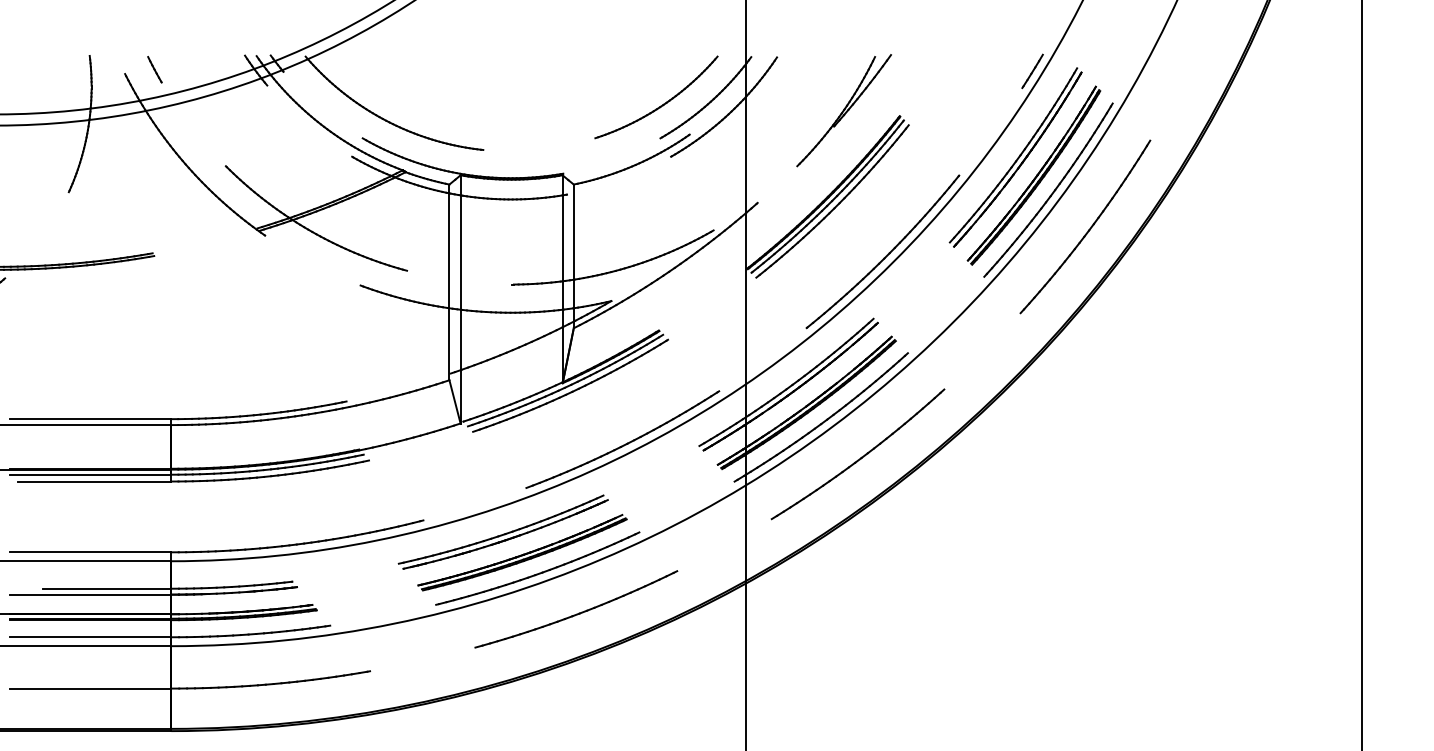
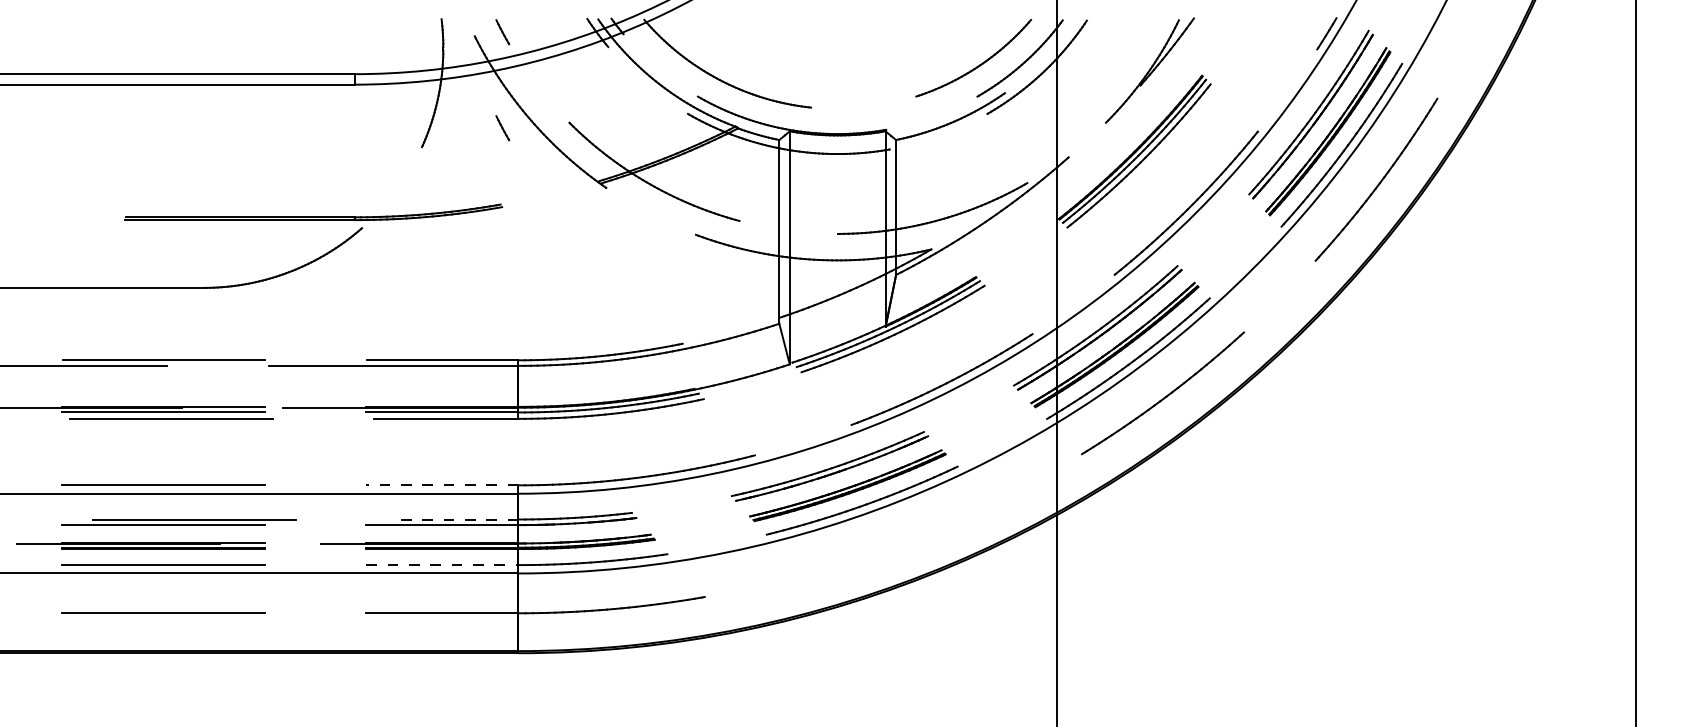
line: (154, 172) -> (502, 128), added
line: (90, 552) -> (442, 485), solid -> dashed
line: (106, 588) -> (457, 519), solid -> dashed
part: (576, 608) -> (898, 538), removed
line: (90, 637) -> (442, 565), solid -> dashed

